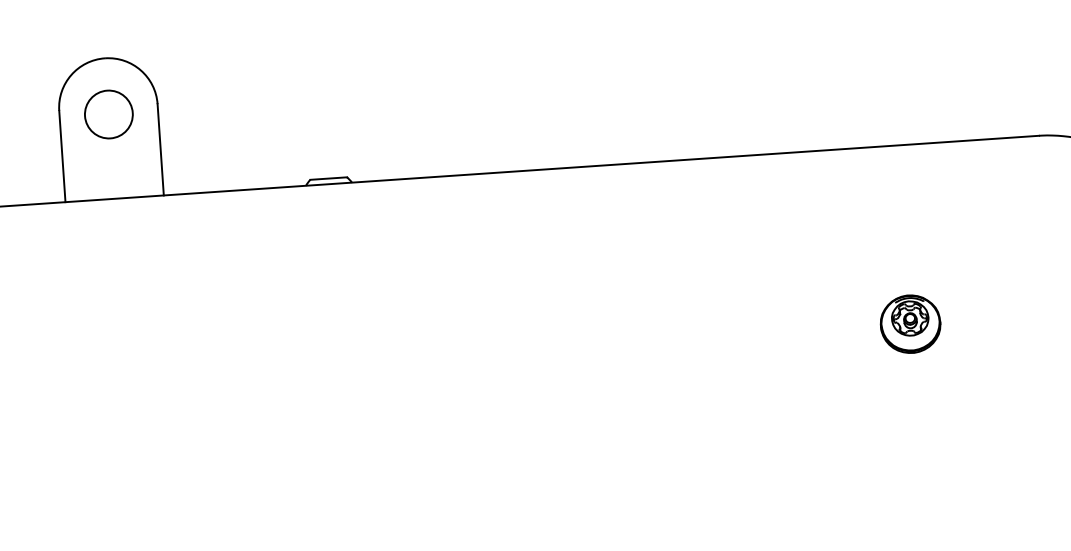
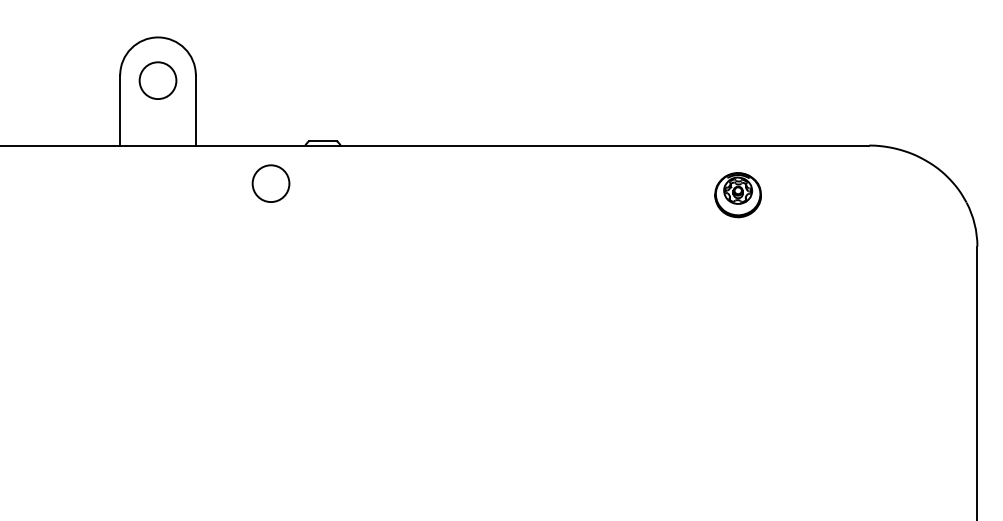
circle: (264, 238) -> (270, 183), added
part: (909, 324) -> (737, 195), moved

